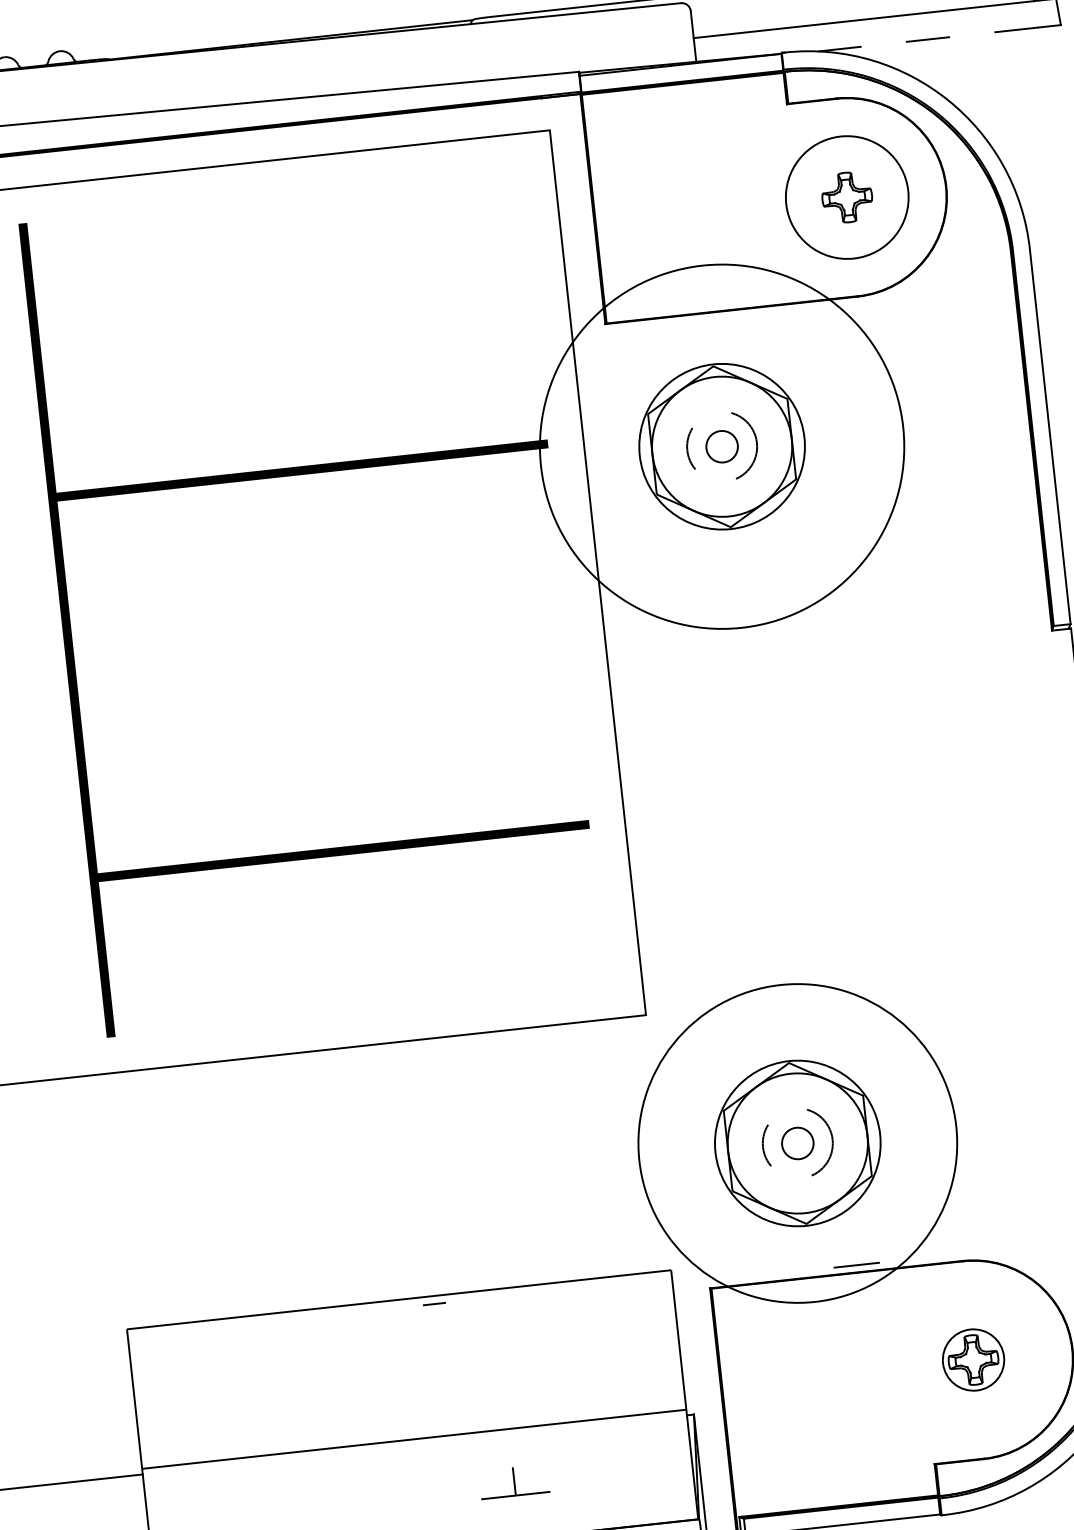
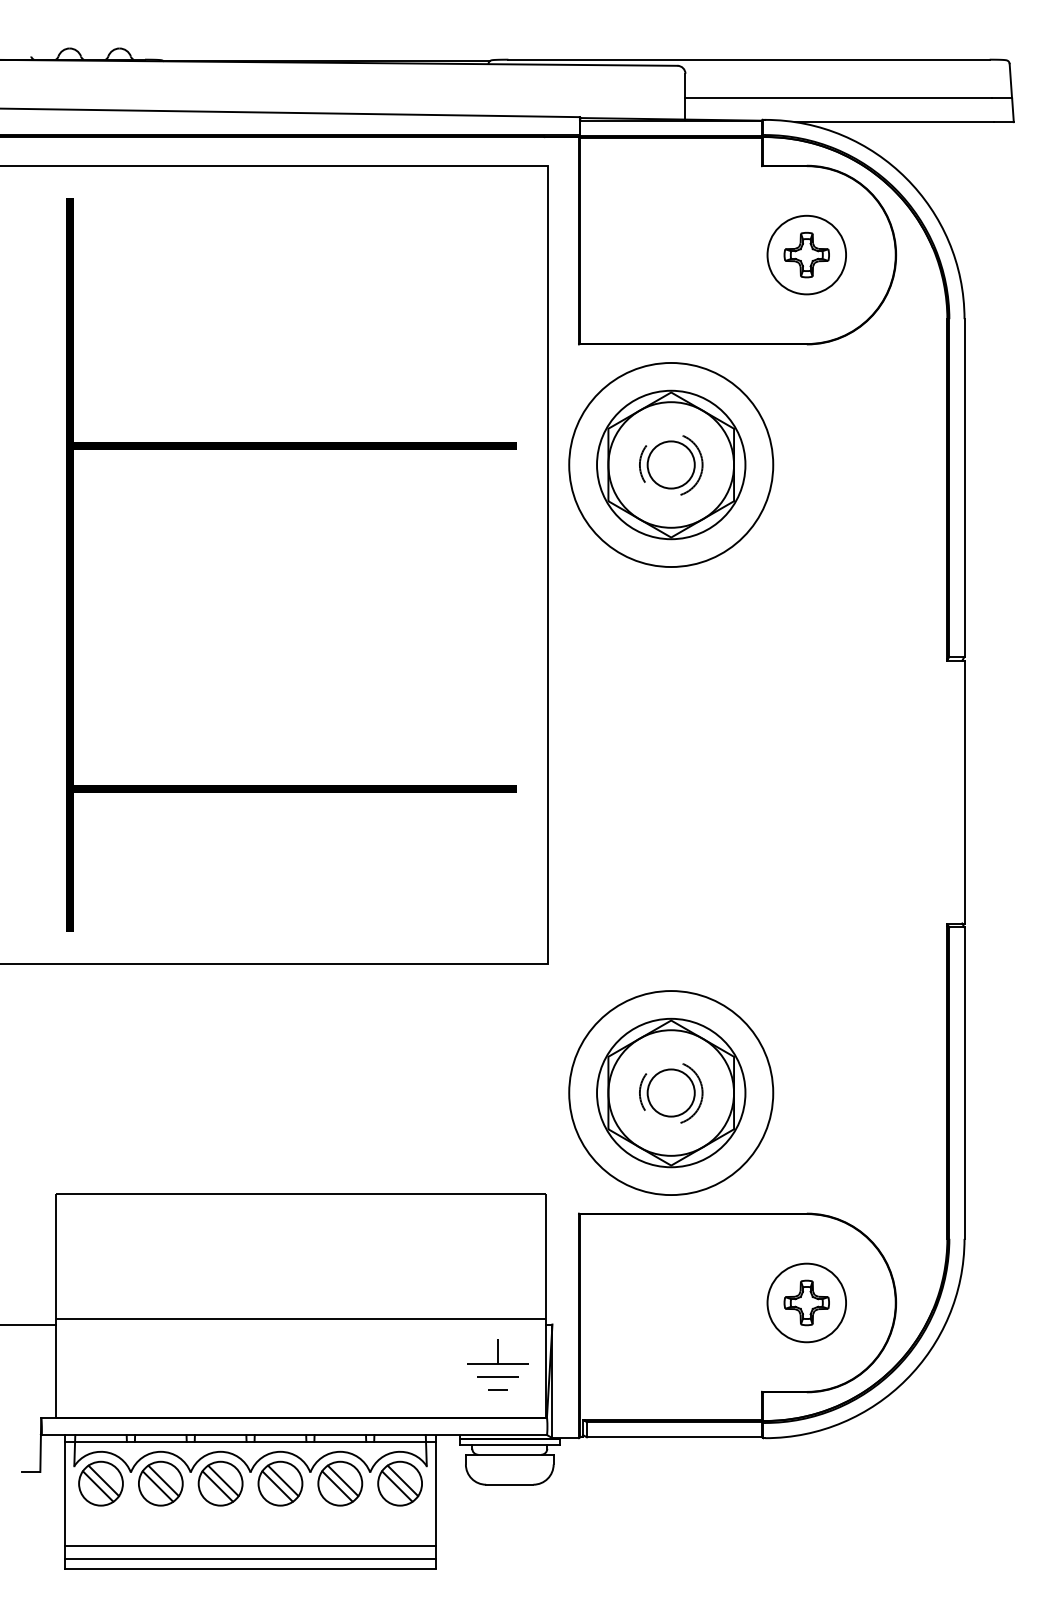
line: (927, 40) -> (893, 122), dashed -> solid
circle: (846, 196) -> (806, 254), size x0.71
circle: (721, 446) -> (670, 464), size x1.67
circle: (722, 446) -> (671, 464), size x0.62
circle: (796, 1142) -> (670, 1092), size x1.67
circle: (798, 1143) -> (671, 1093), size x0.71
line: (856, 1264) -> (497, 1376), moved
line: (433, 1303) -> (497, 1389), moved
circle: (973, 1359) -> (806, 1302), size x1.43
part: (513, 1481) -> (497, 1351), moved

